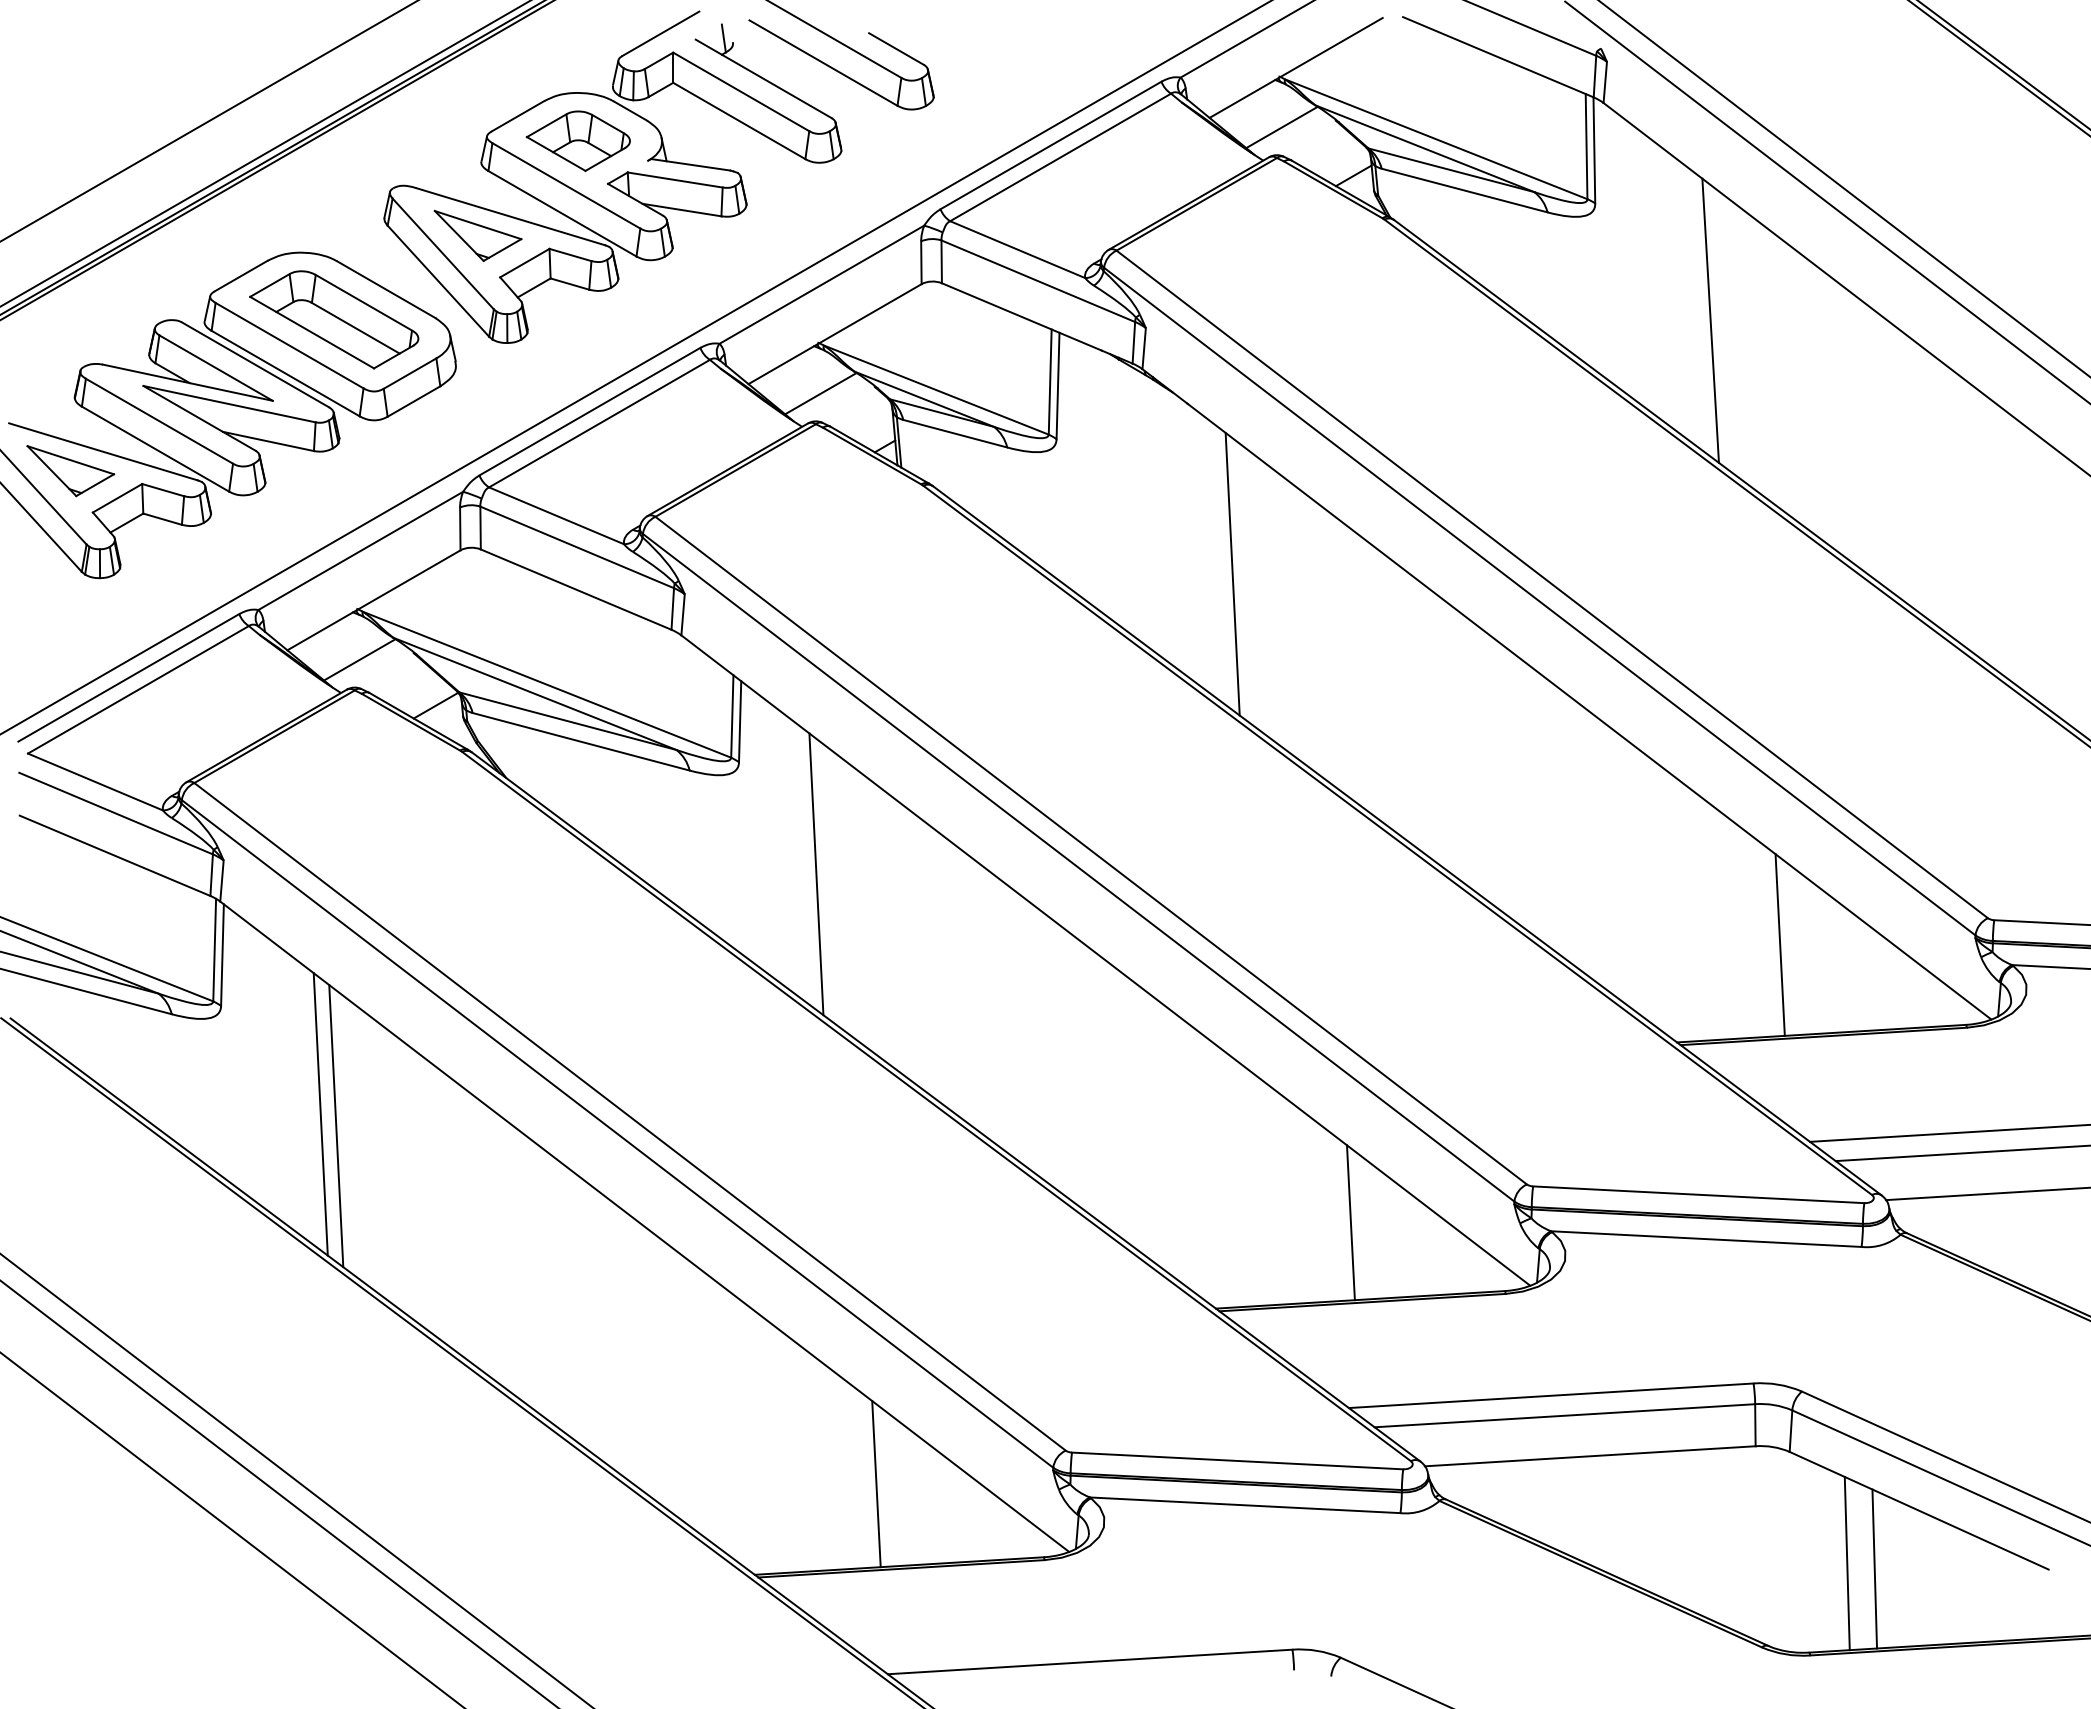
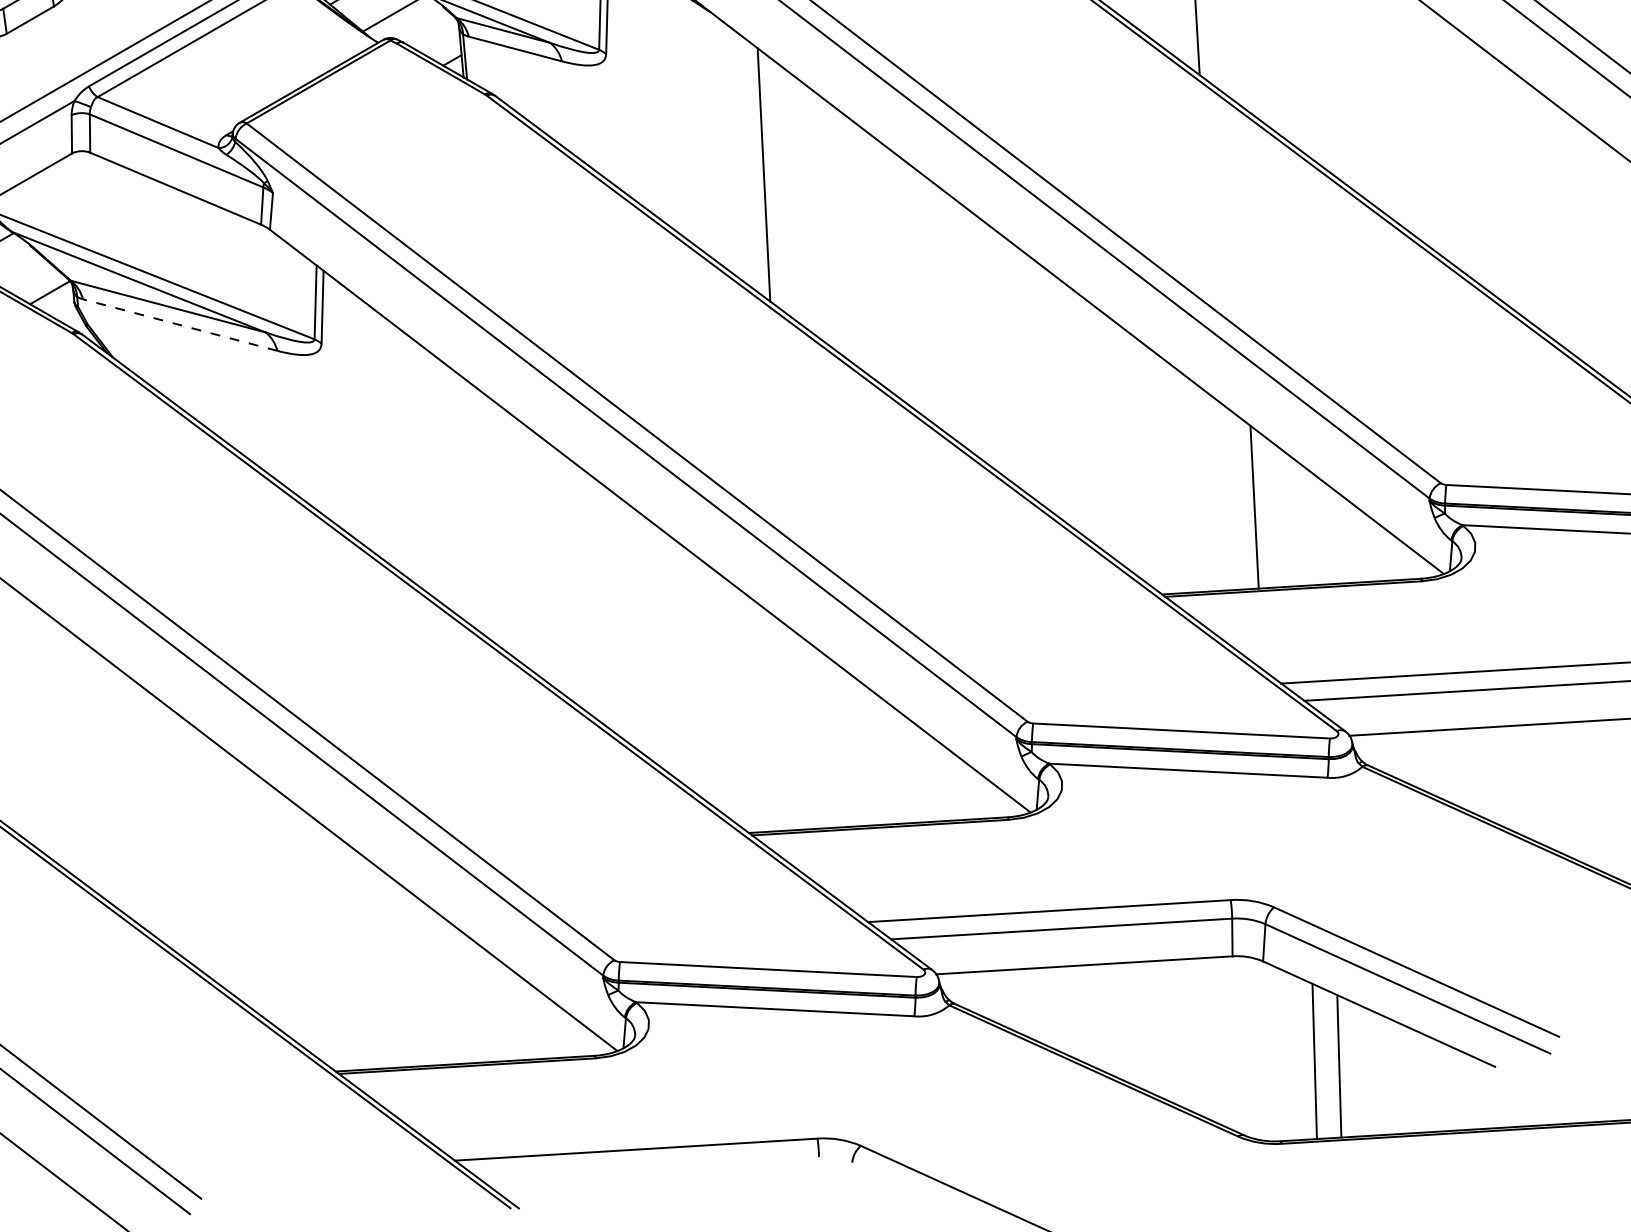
line: (580, 741) -> (179, 324), solid -> dashed
line: (816, 874) -> (391, 443), removed
line: (1350, 1222) -> (869, 755), removed
line: (876, 1484) -> (444, 990), removed

